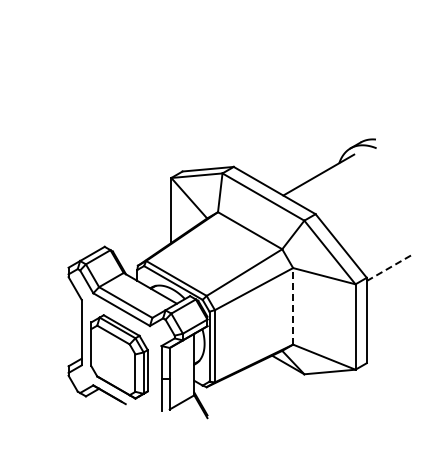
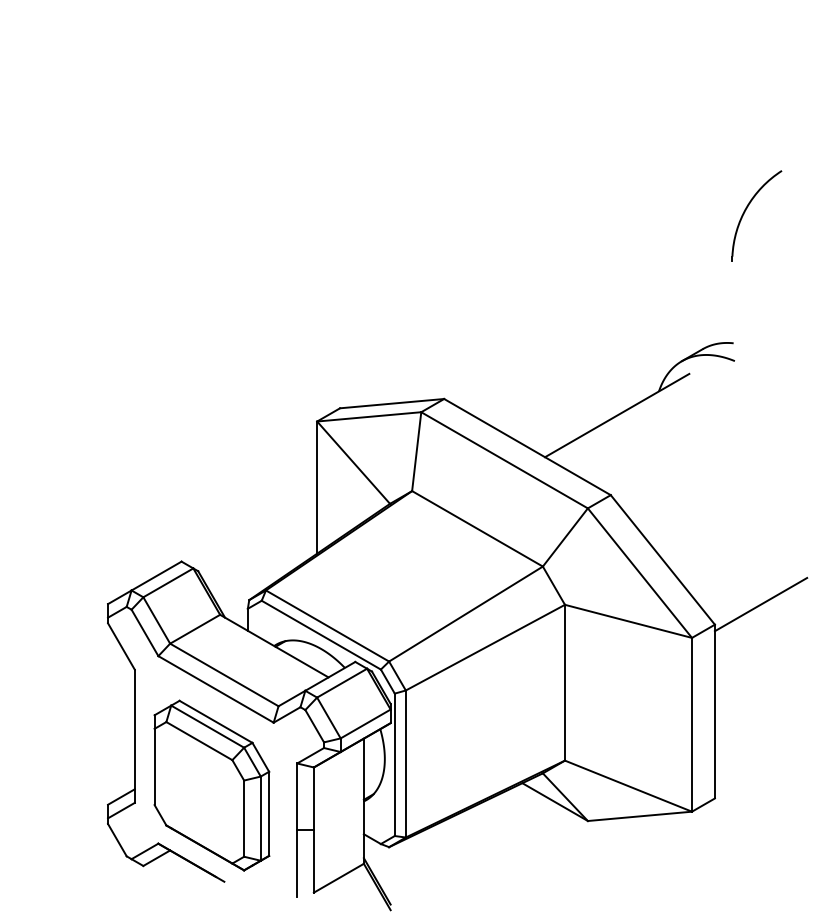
part: (386, 76) -> (755, 214), added
line: (389, 267) -> (761, 603), dashed -> solid
line: (293, 305) -> (565, 681), dashed -> solid

